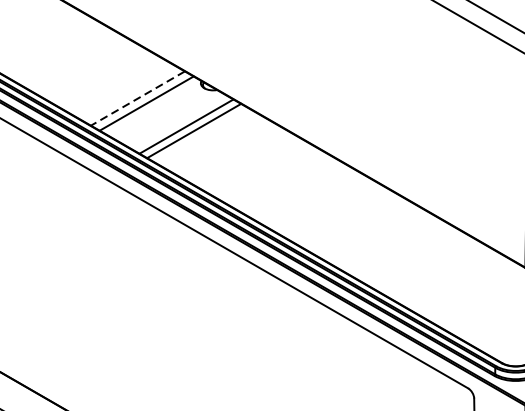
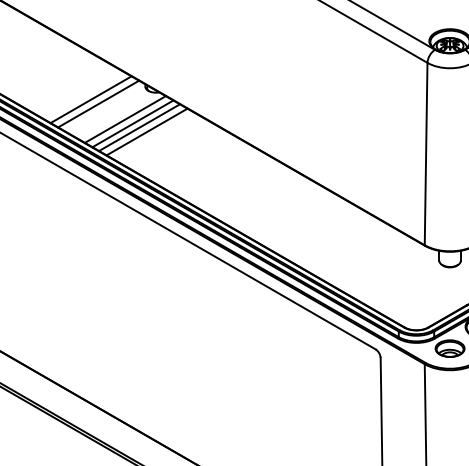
line: (138, 98) -> (91, 99), dashed -> solid
line: (176, 121) -> (124, 119), added
line: (202, 135) -> (146, 131), added

